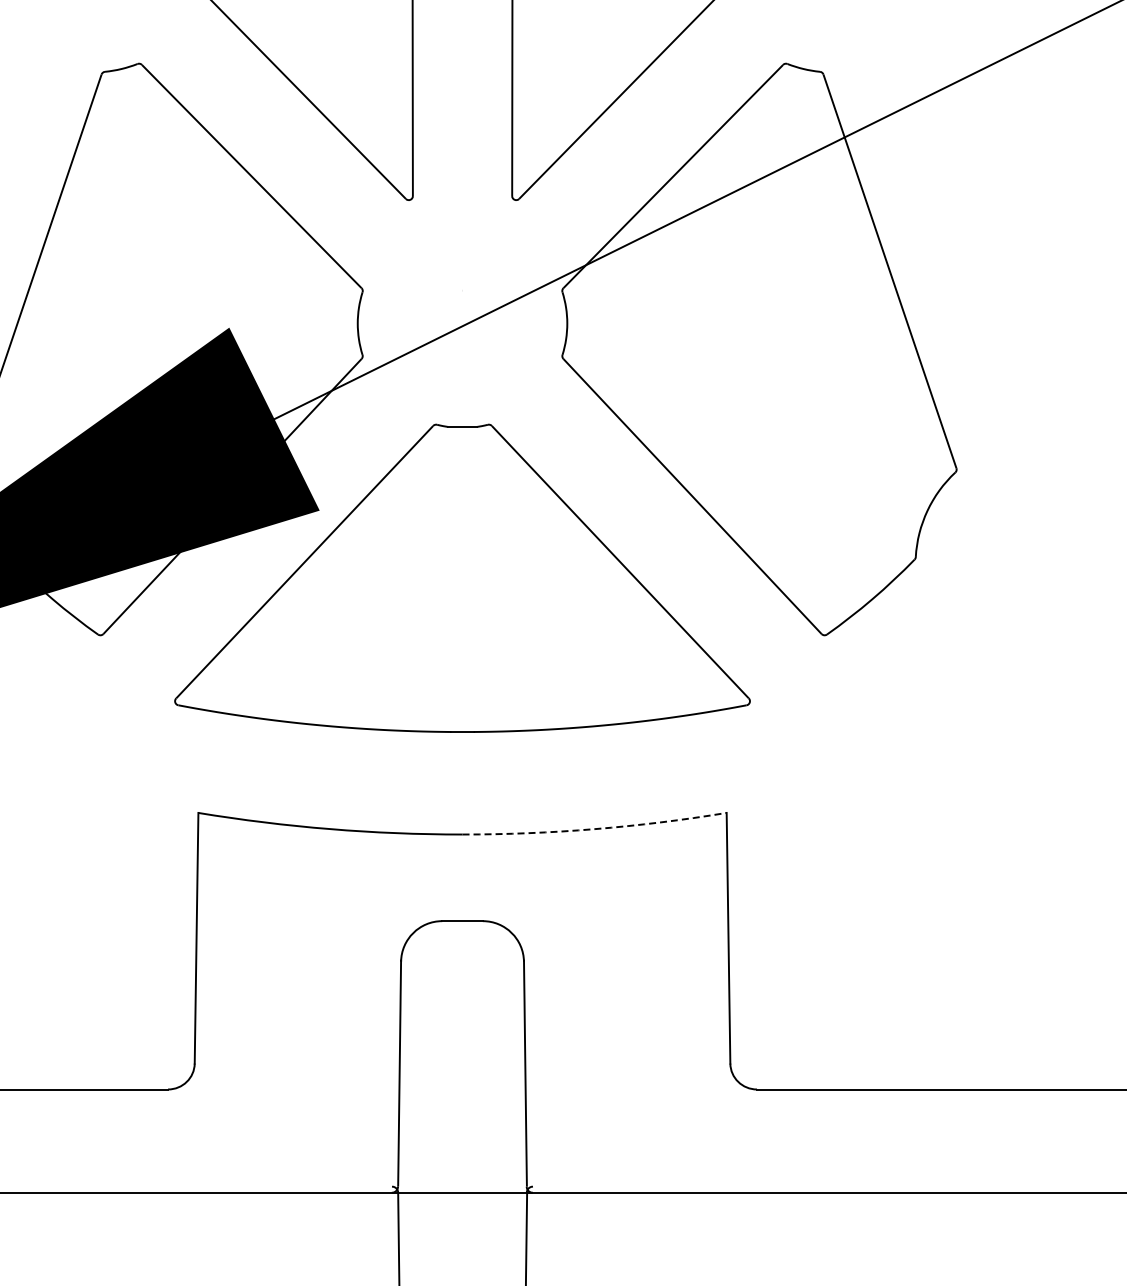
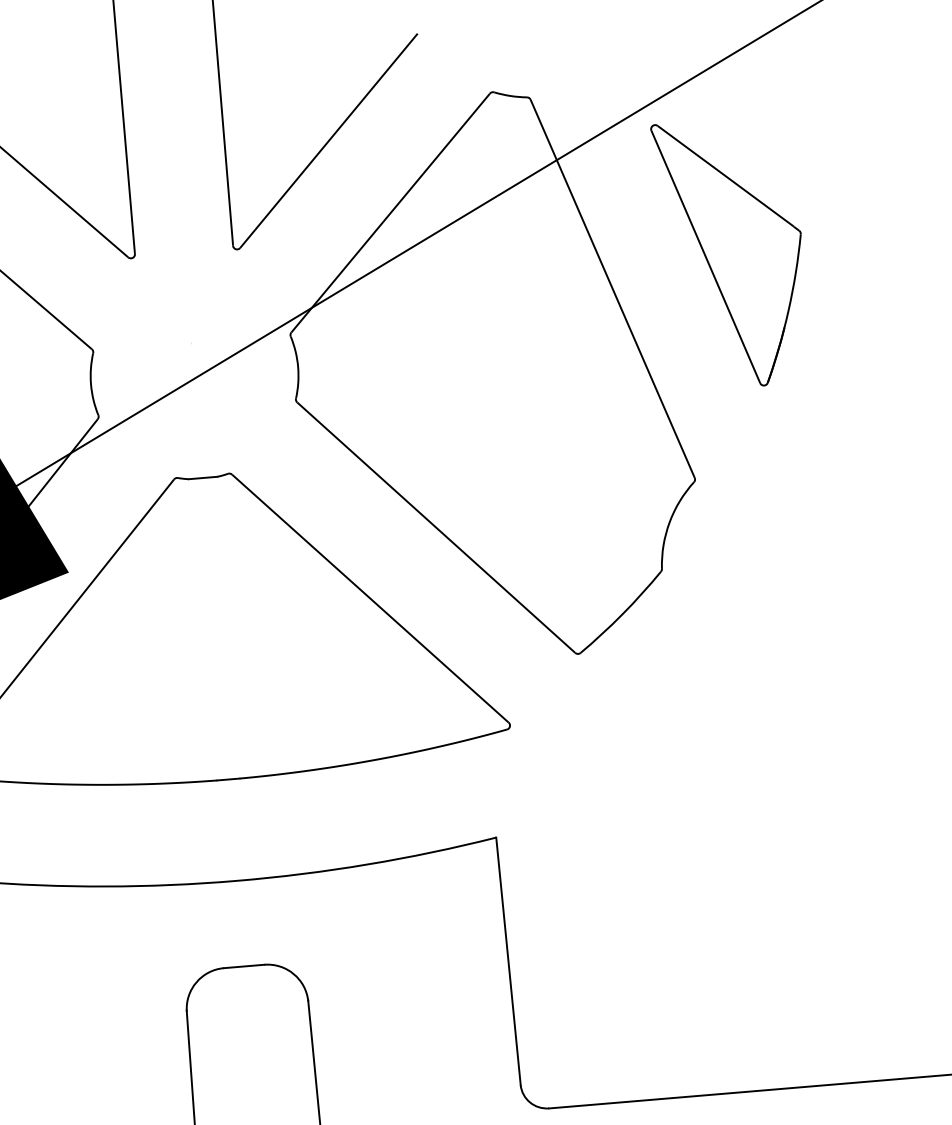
part: (1012, 245) -> (731, 253), added
arc: (595, 829) -> (367, 864), dashed -> solid

